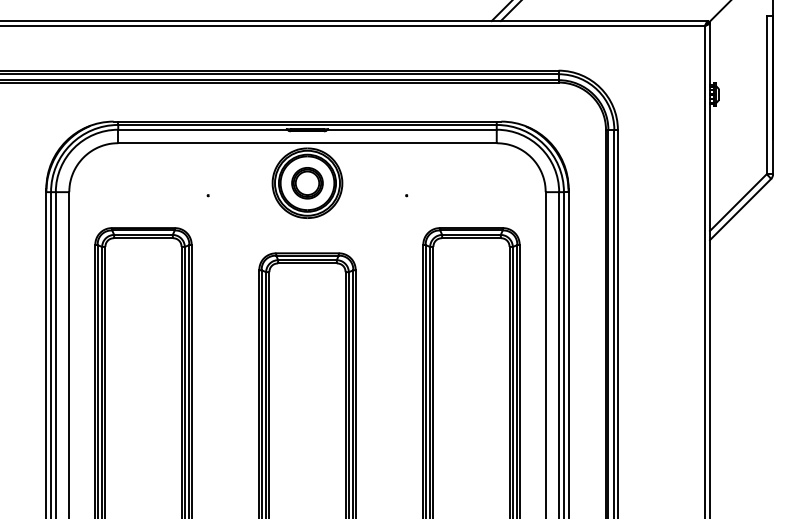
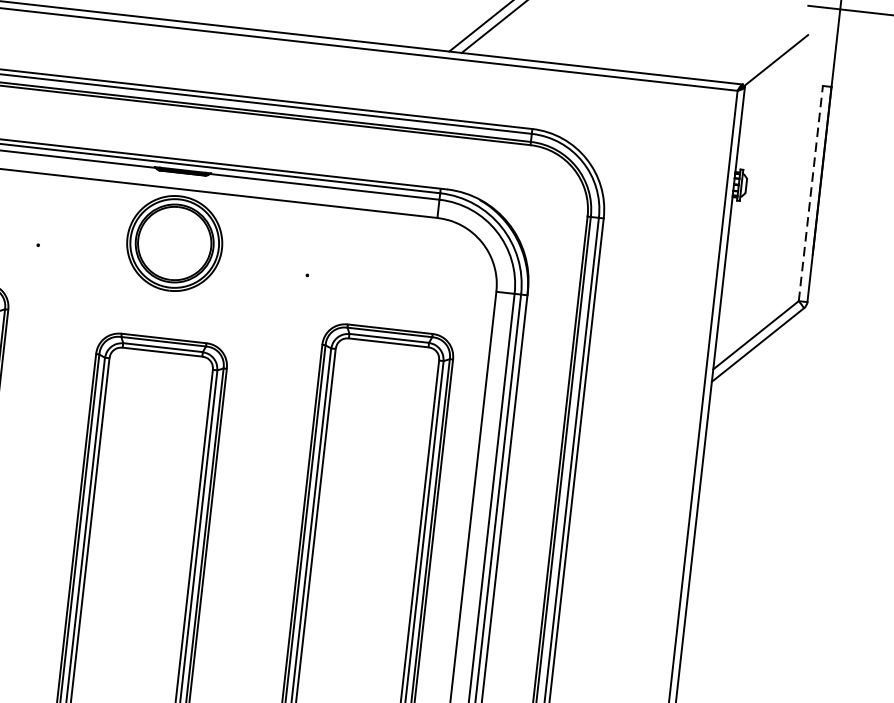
line: (766, 94) -> (810, 192), solid -> dashed
part: (307, 183) -> (174, 243), removed

